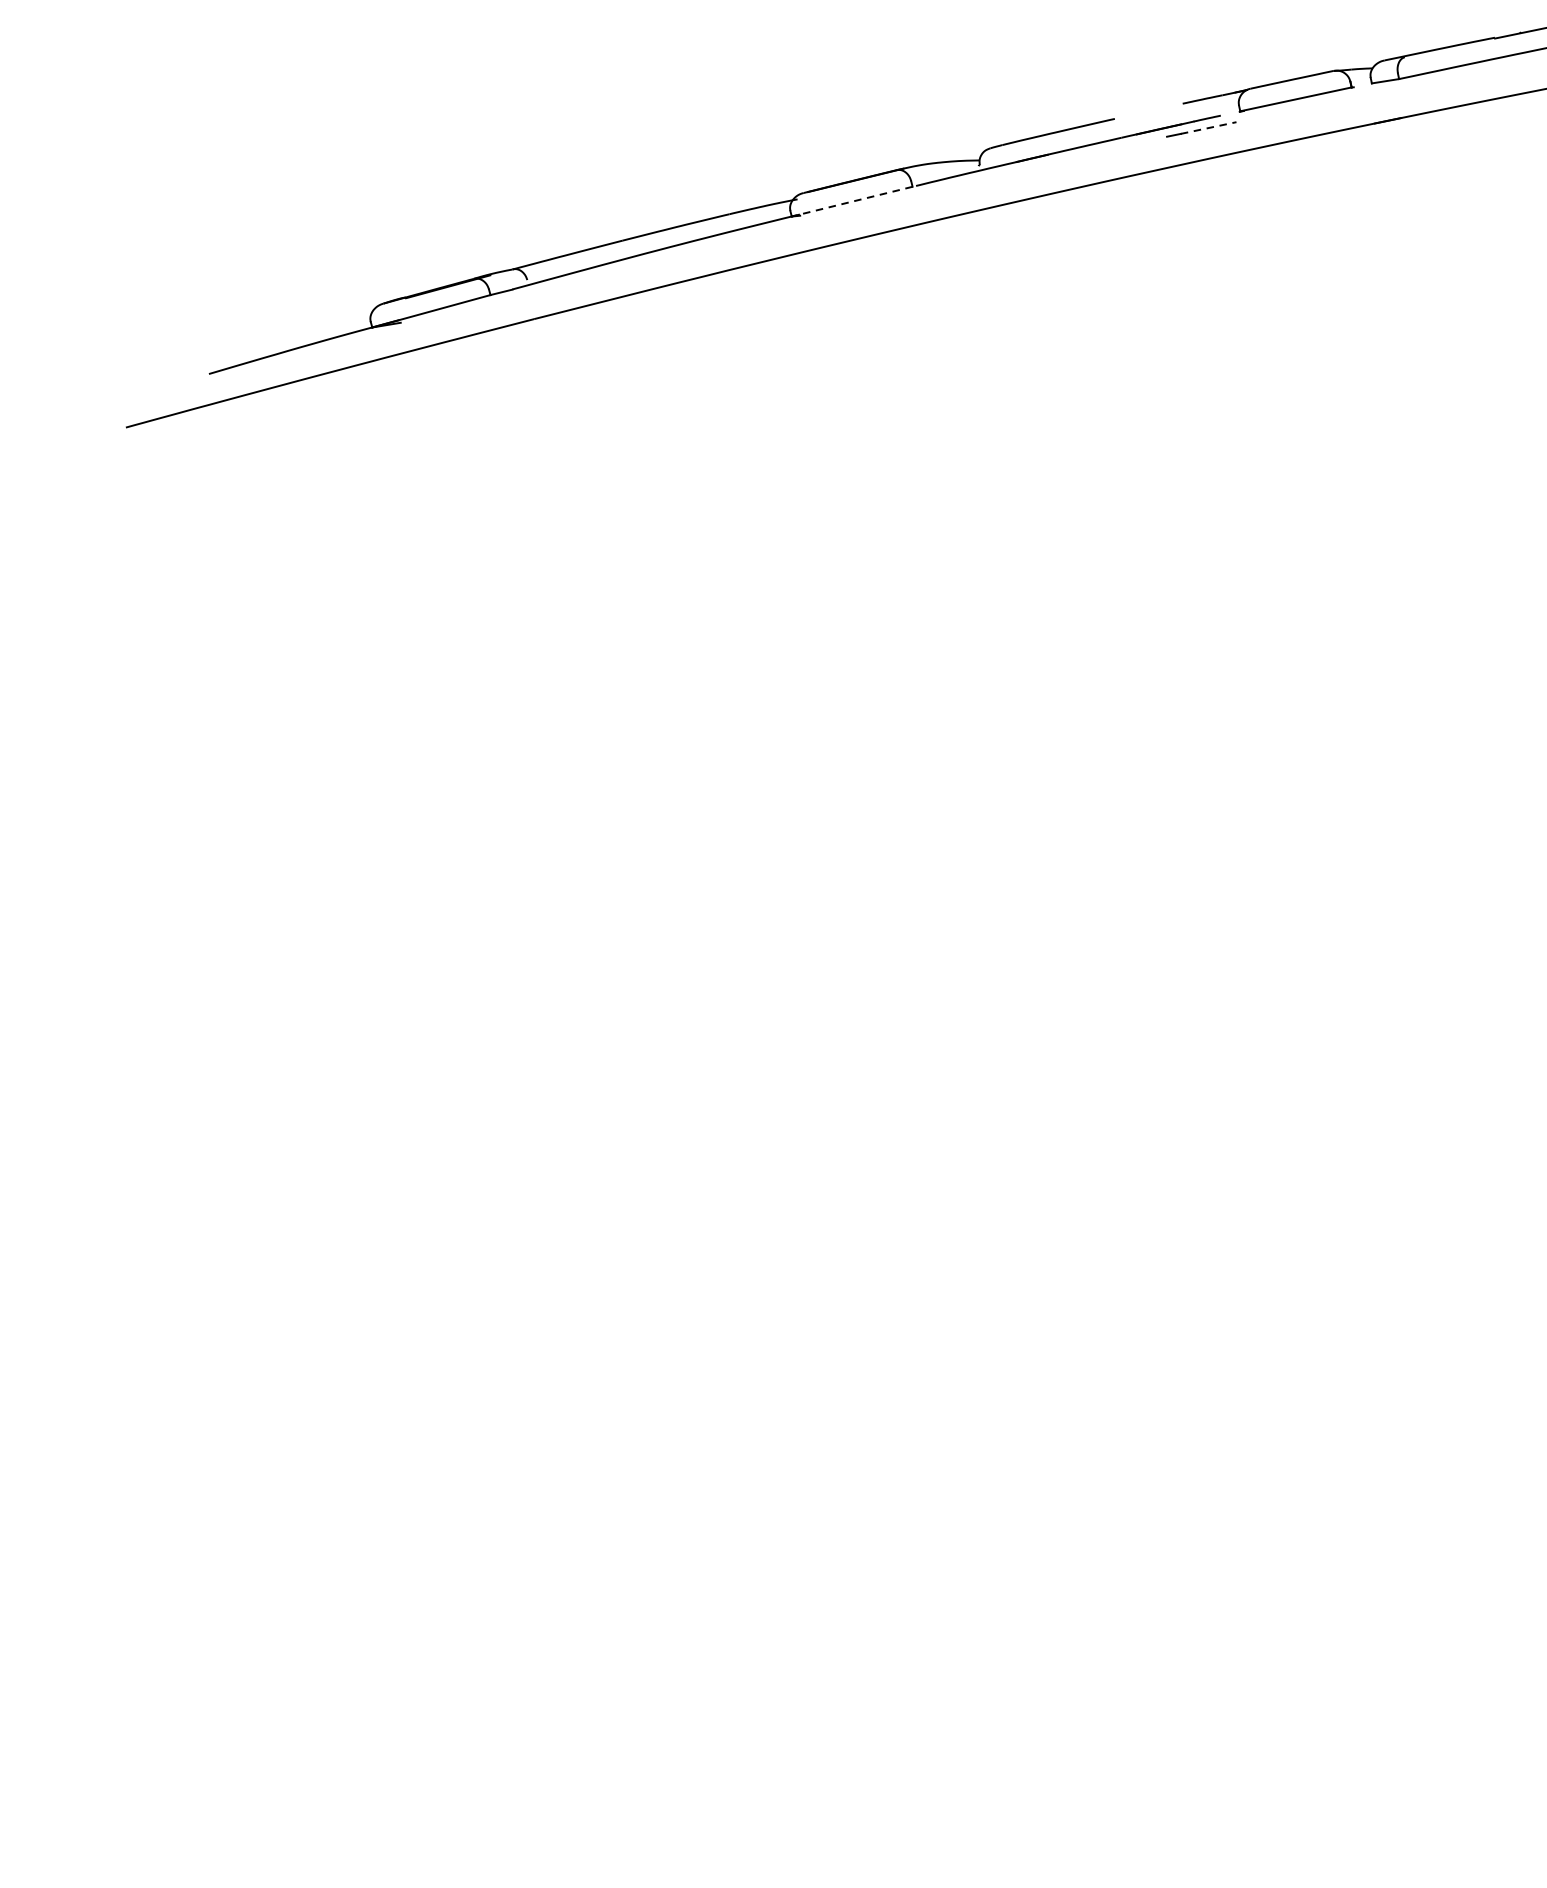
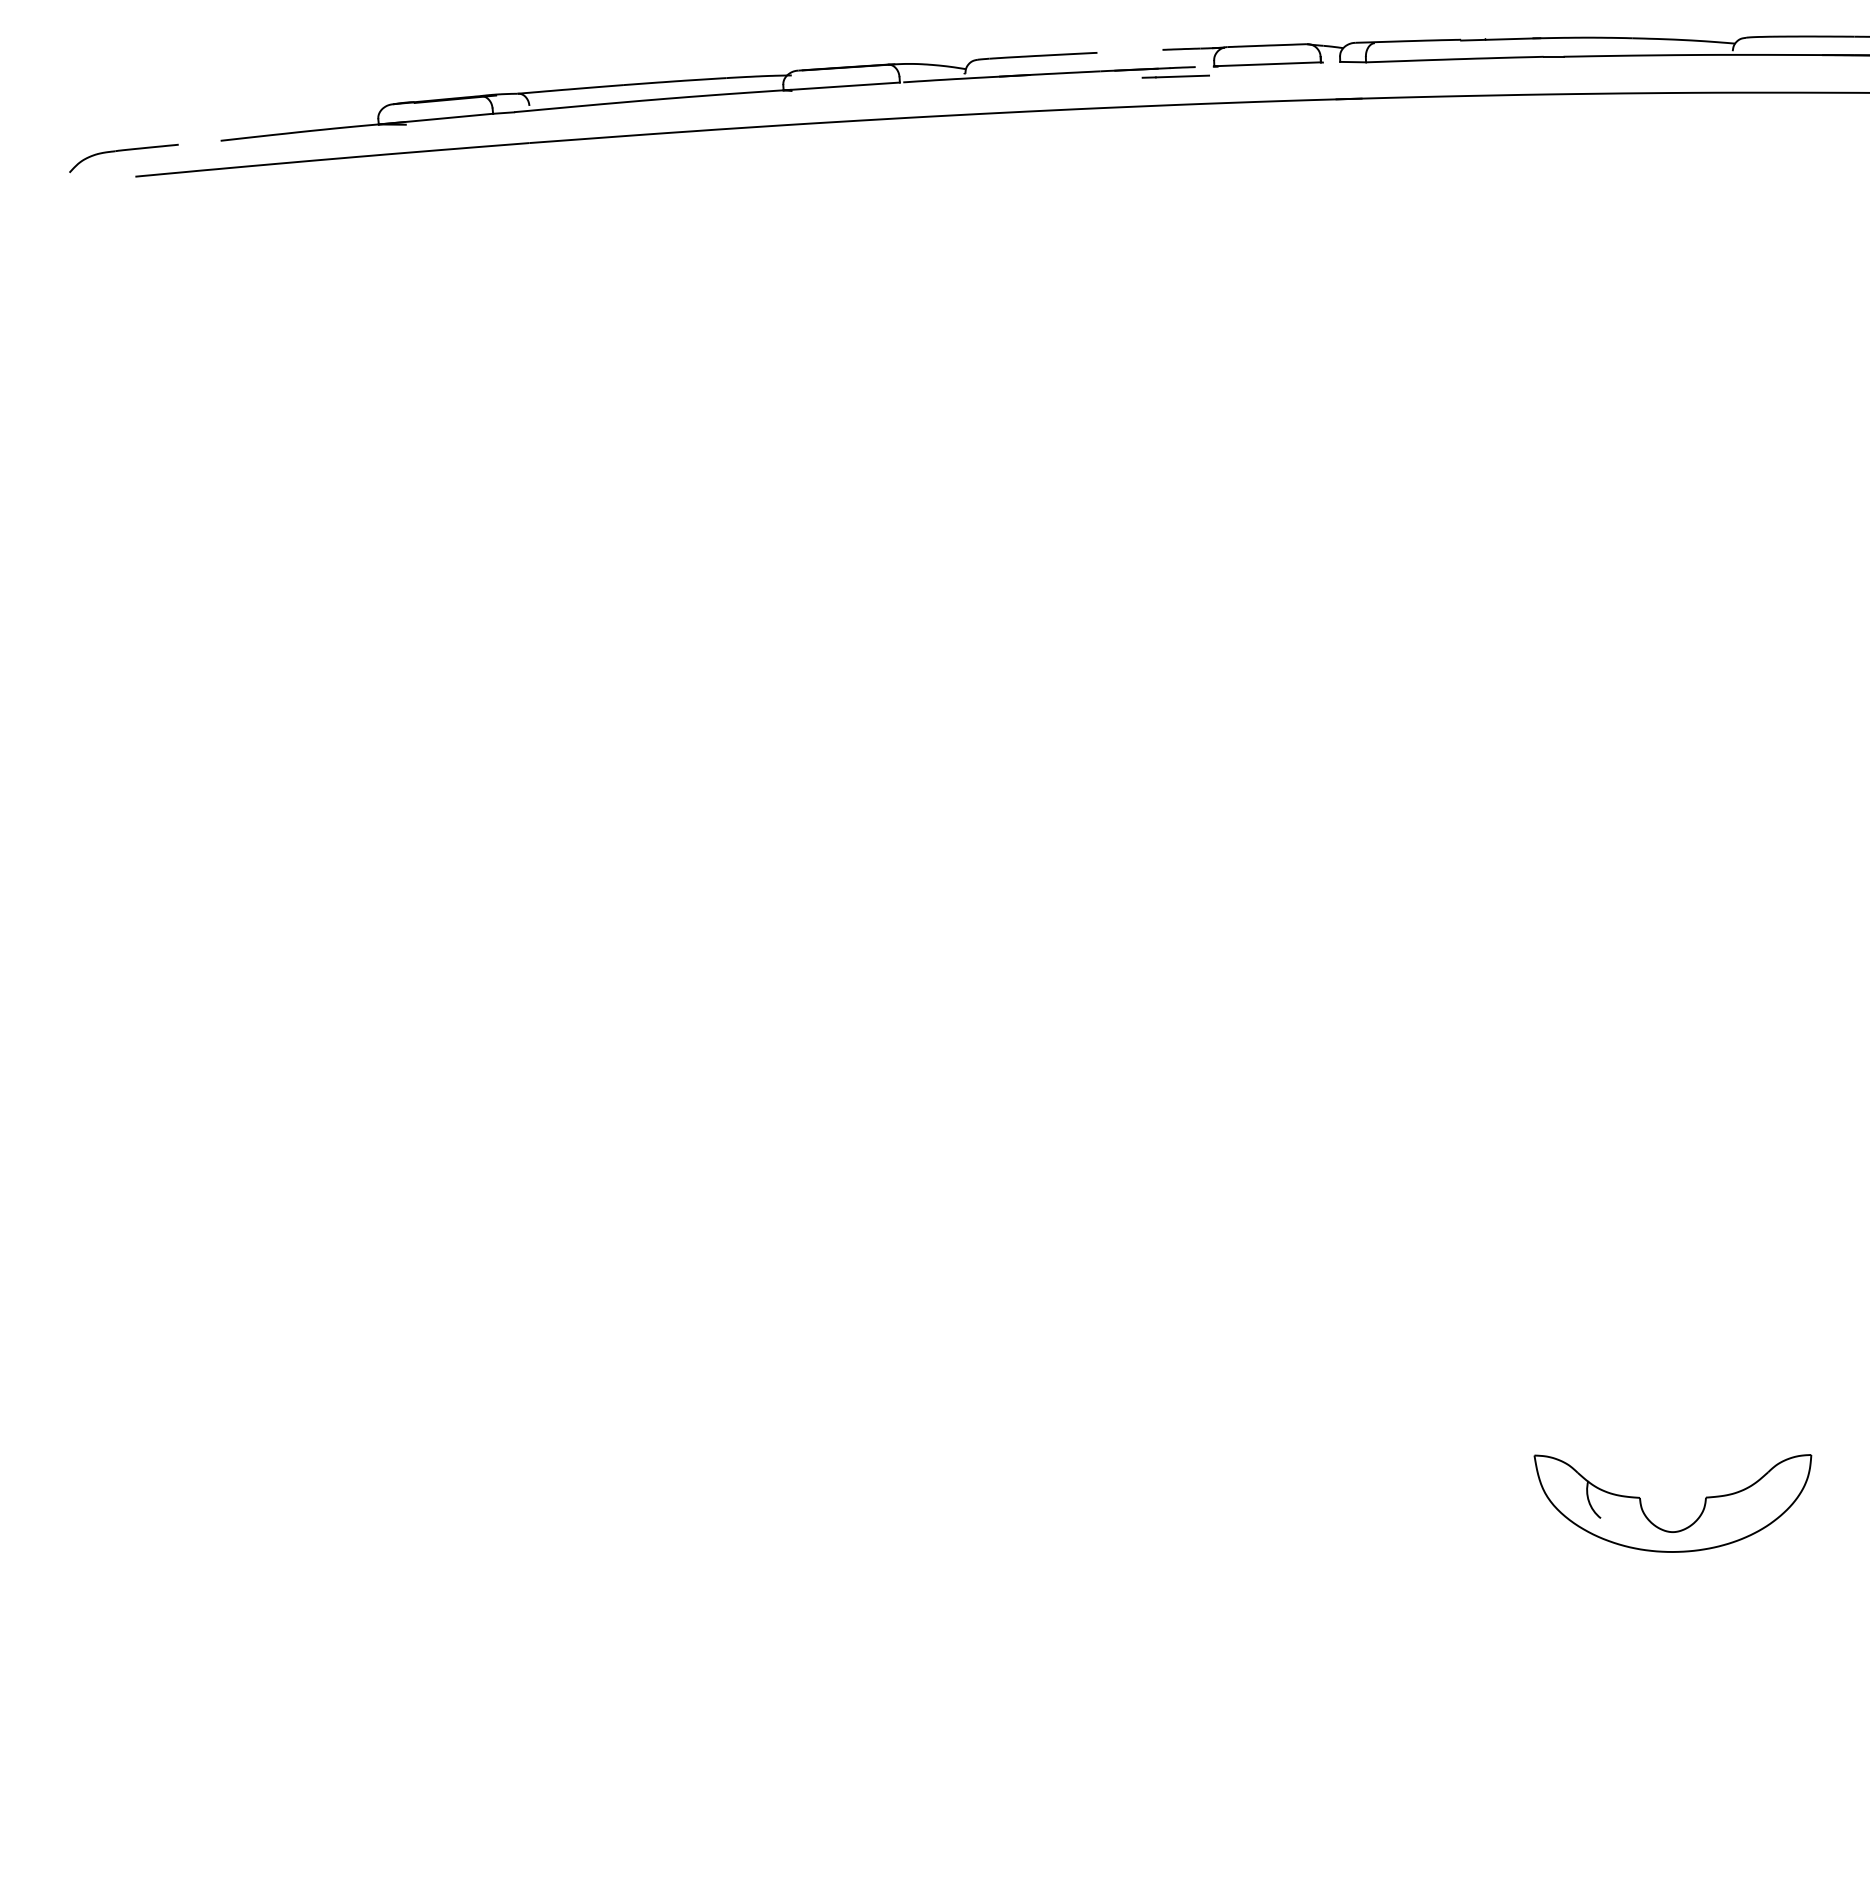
line: (1208, 128) -> (1182, 76), dashed -> solid
line: (851, 201) -> (841, 86), dashed -> solid
part: (108, 403) -> (123, 151), added

